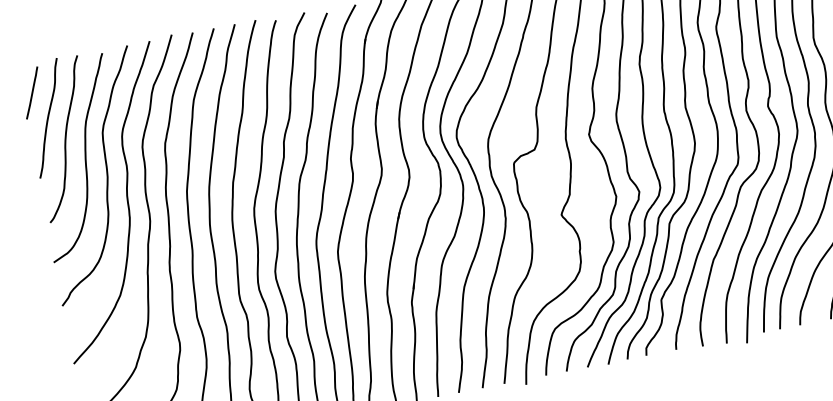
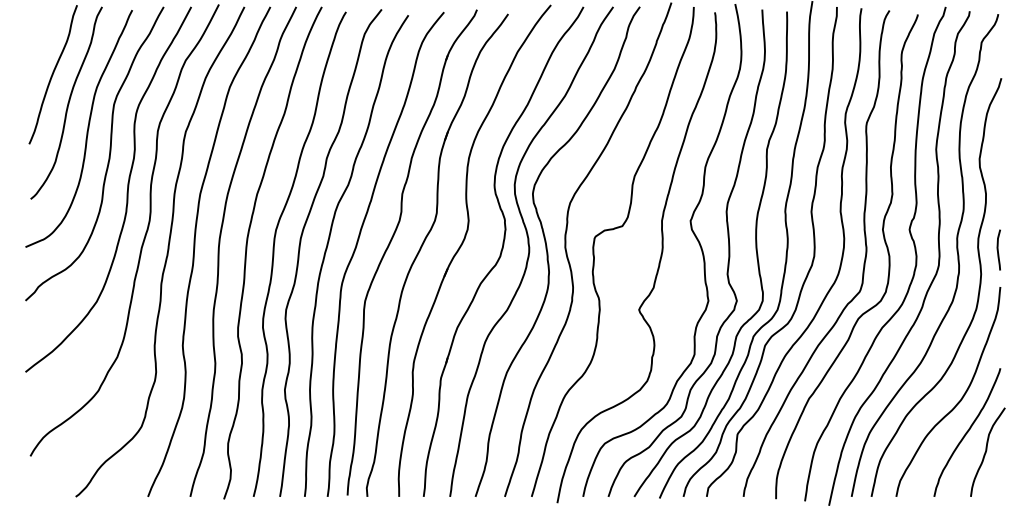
line: (31, 92) -> (39, 40), removed

